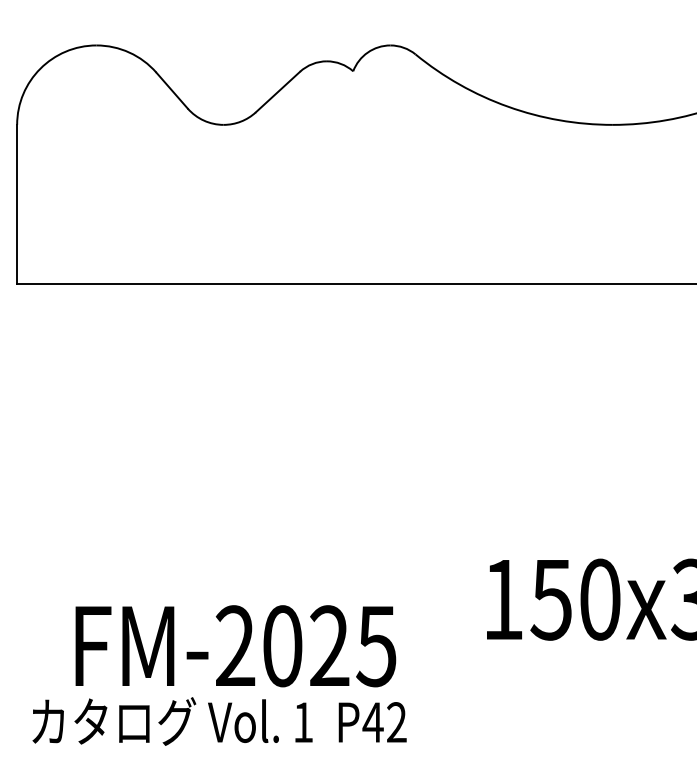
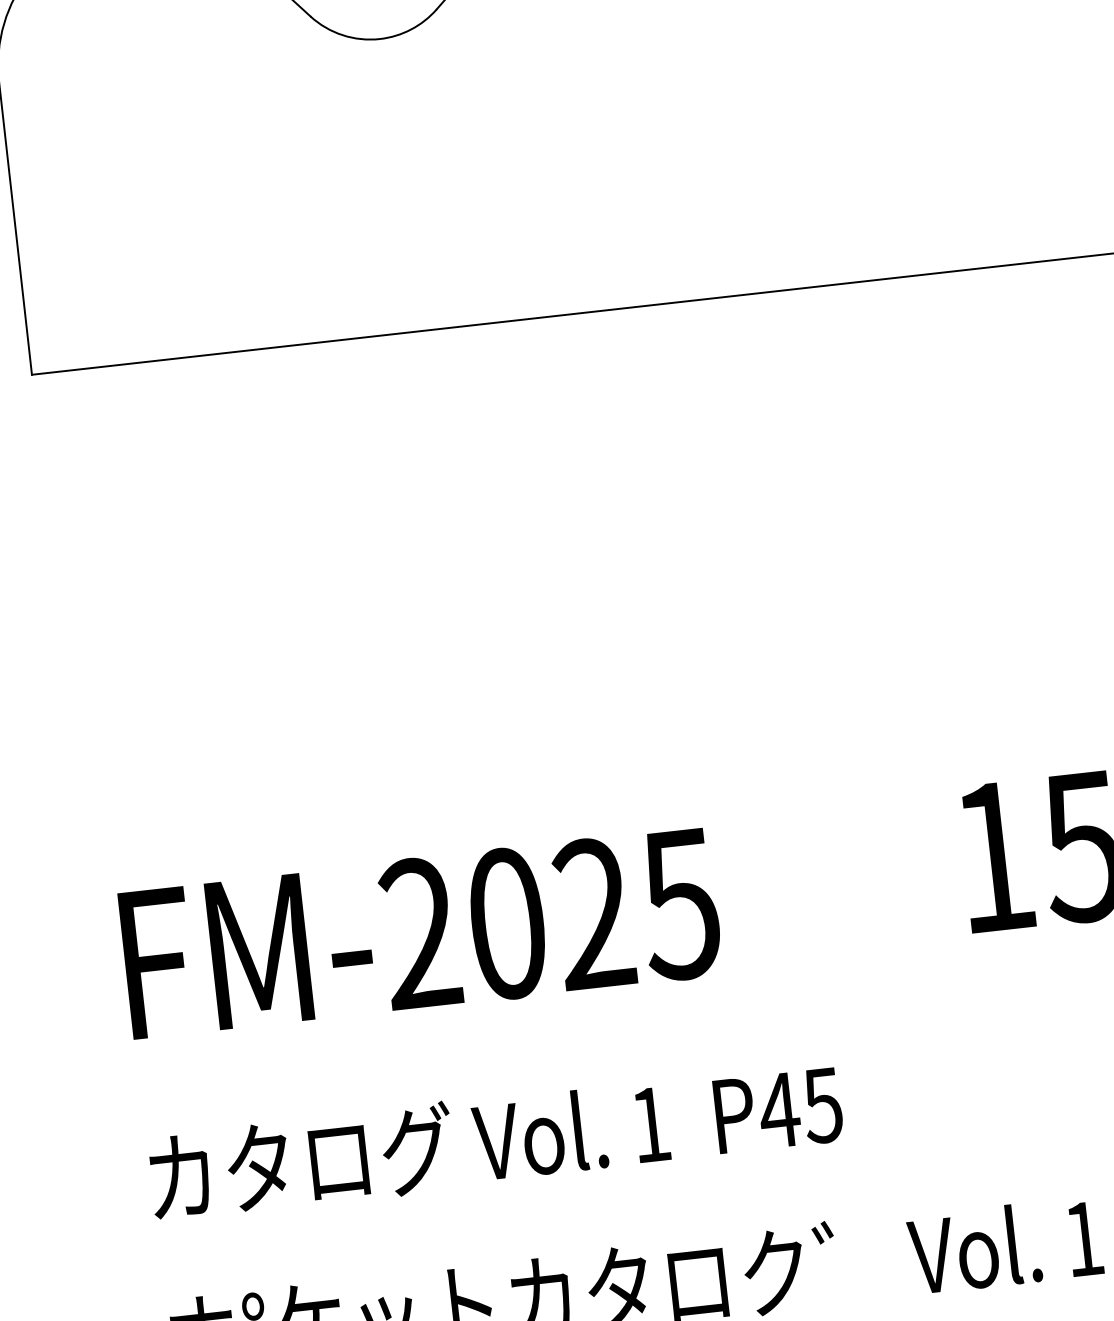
text: (235, 646) -> (420, 934), moved
text: (396, 722) -> (822, 1105), P42 -> P45

